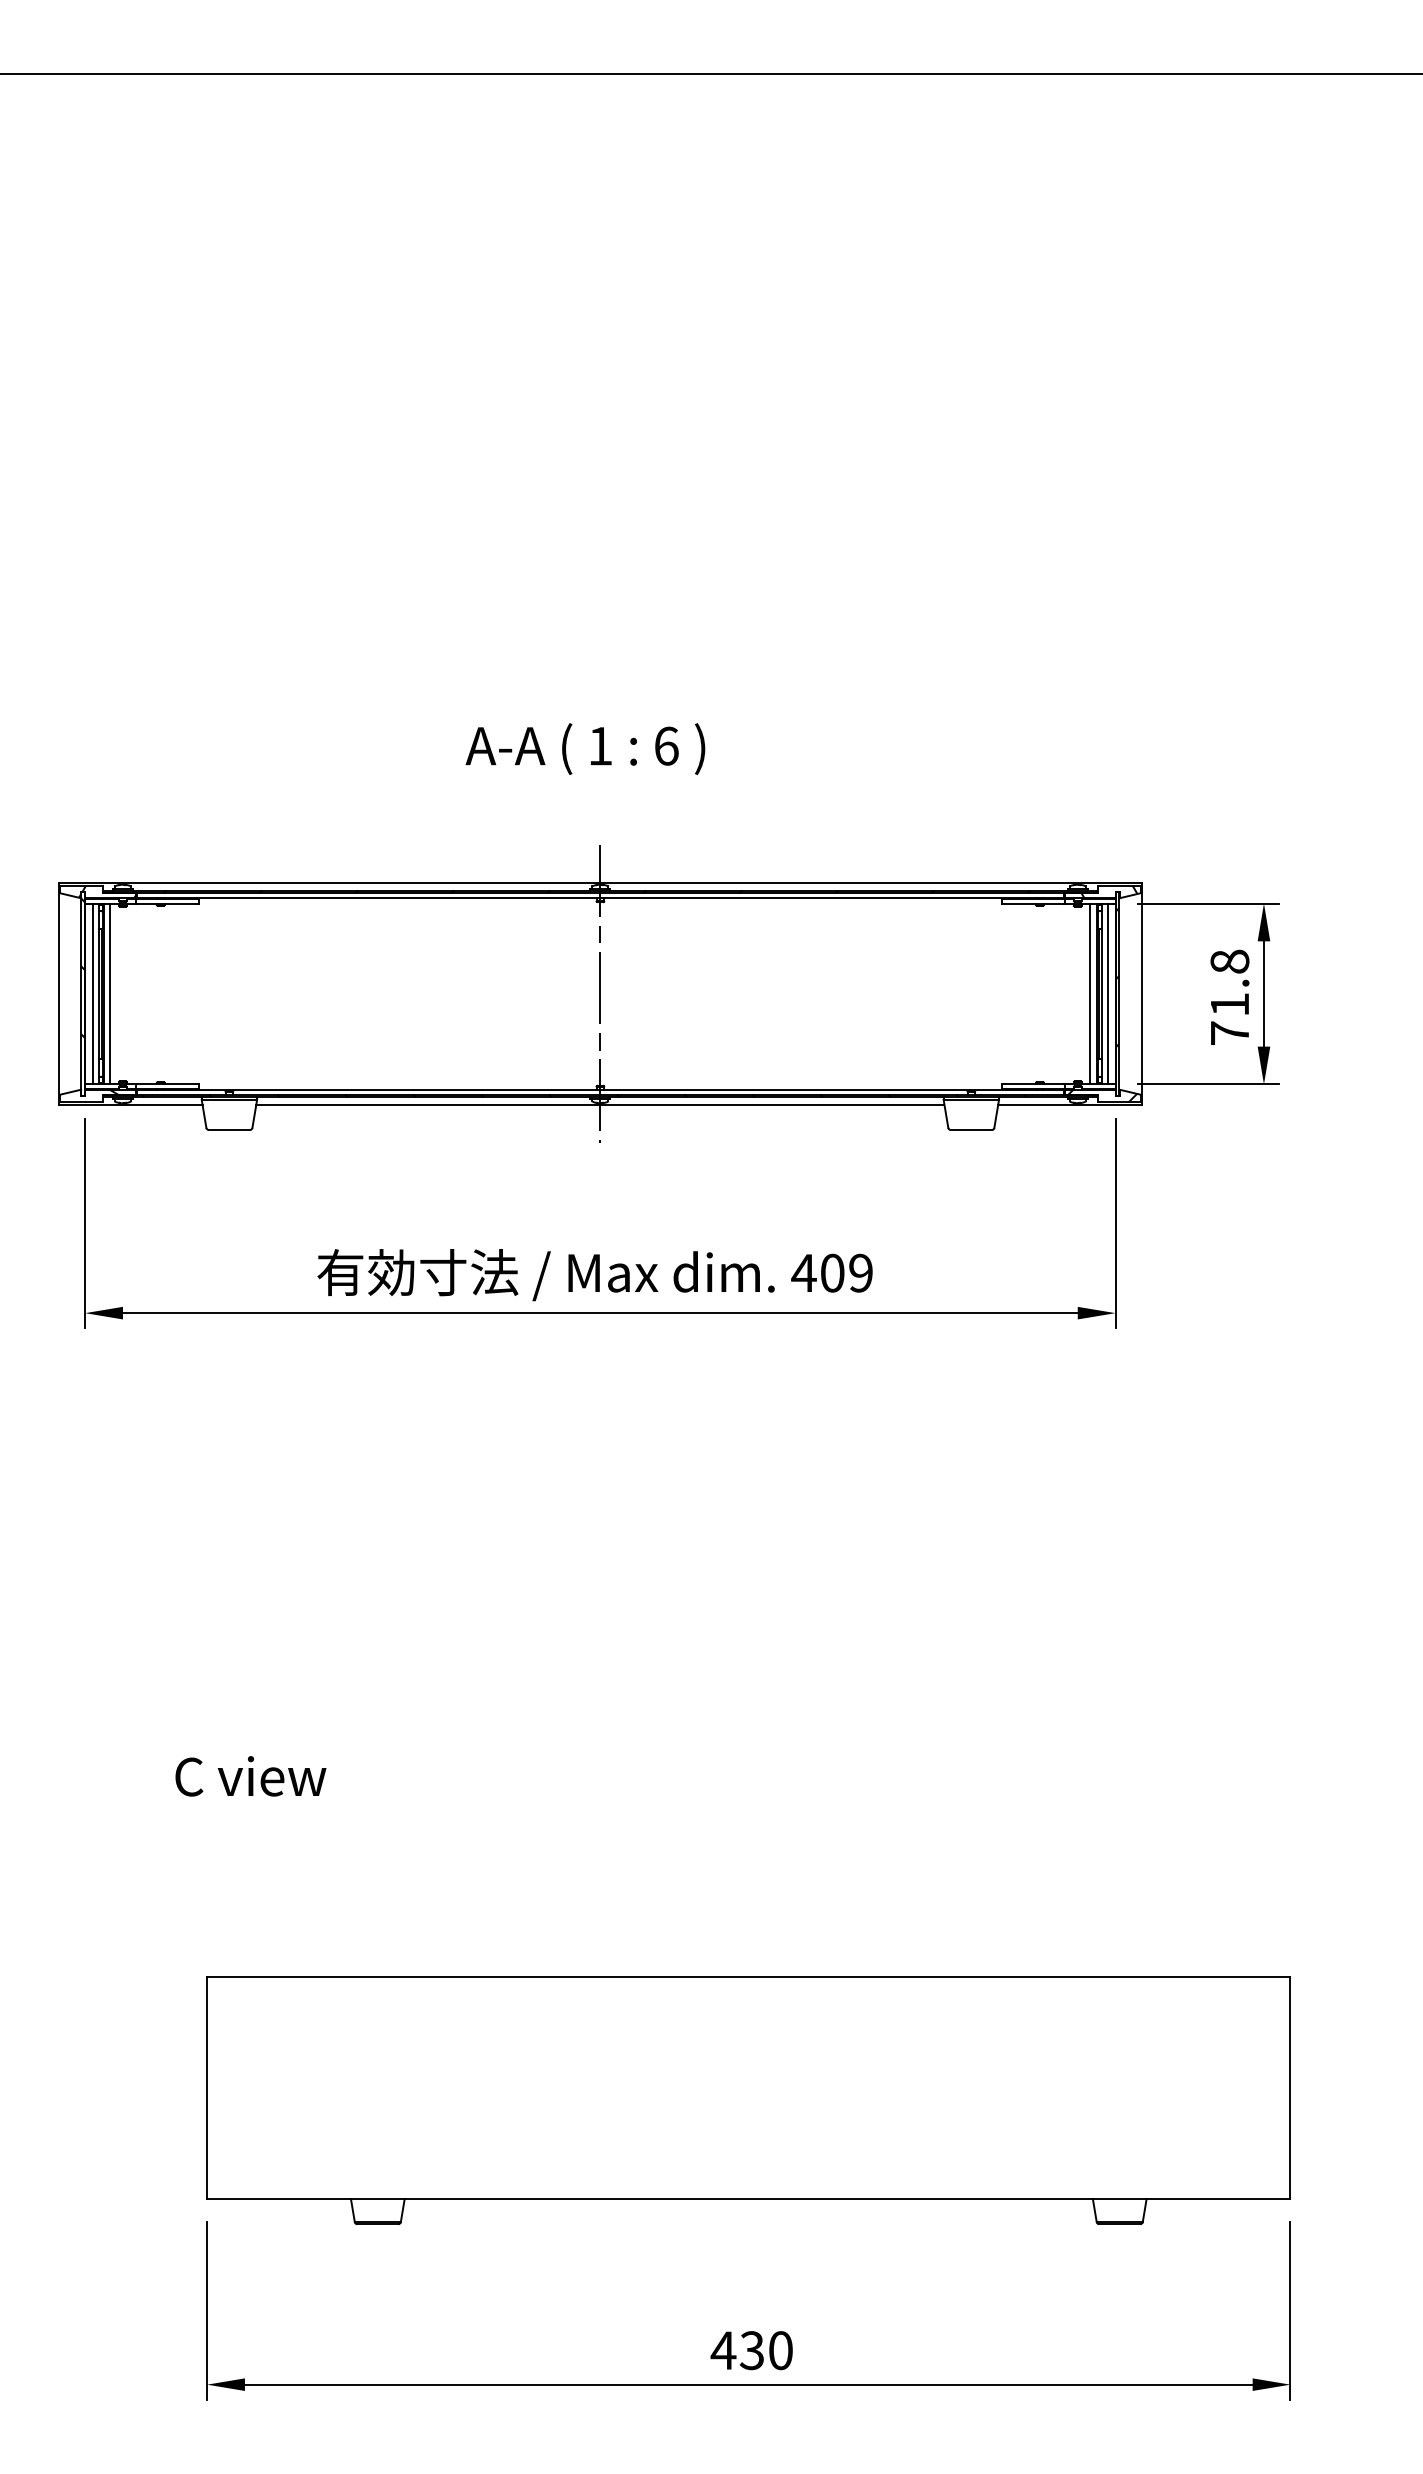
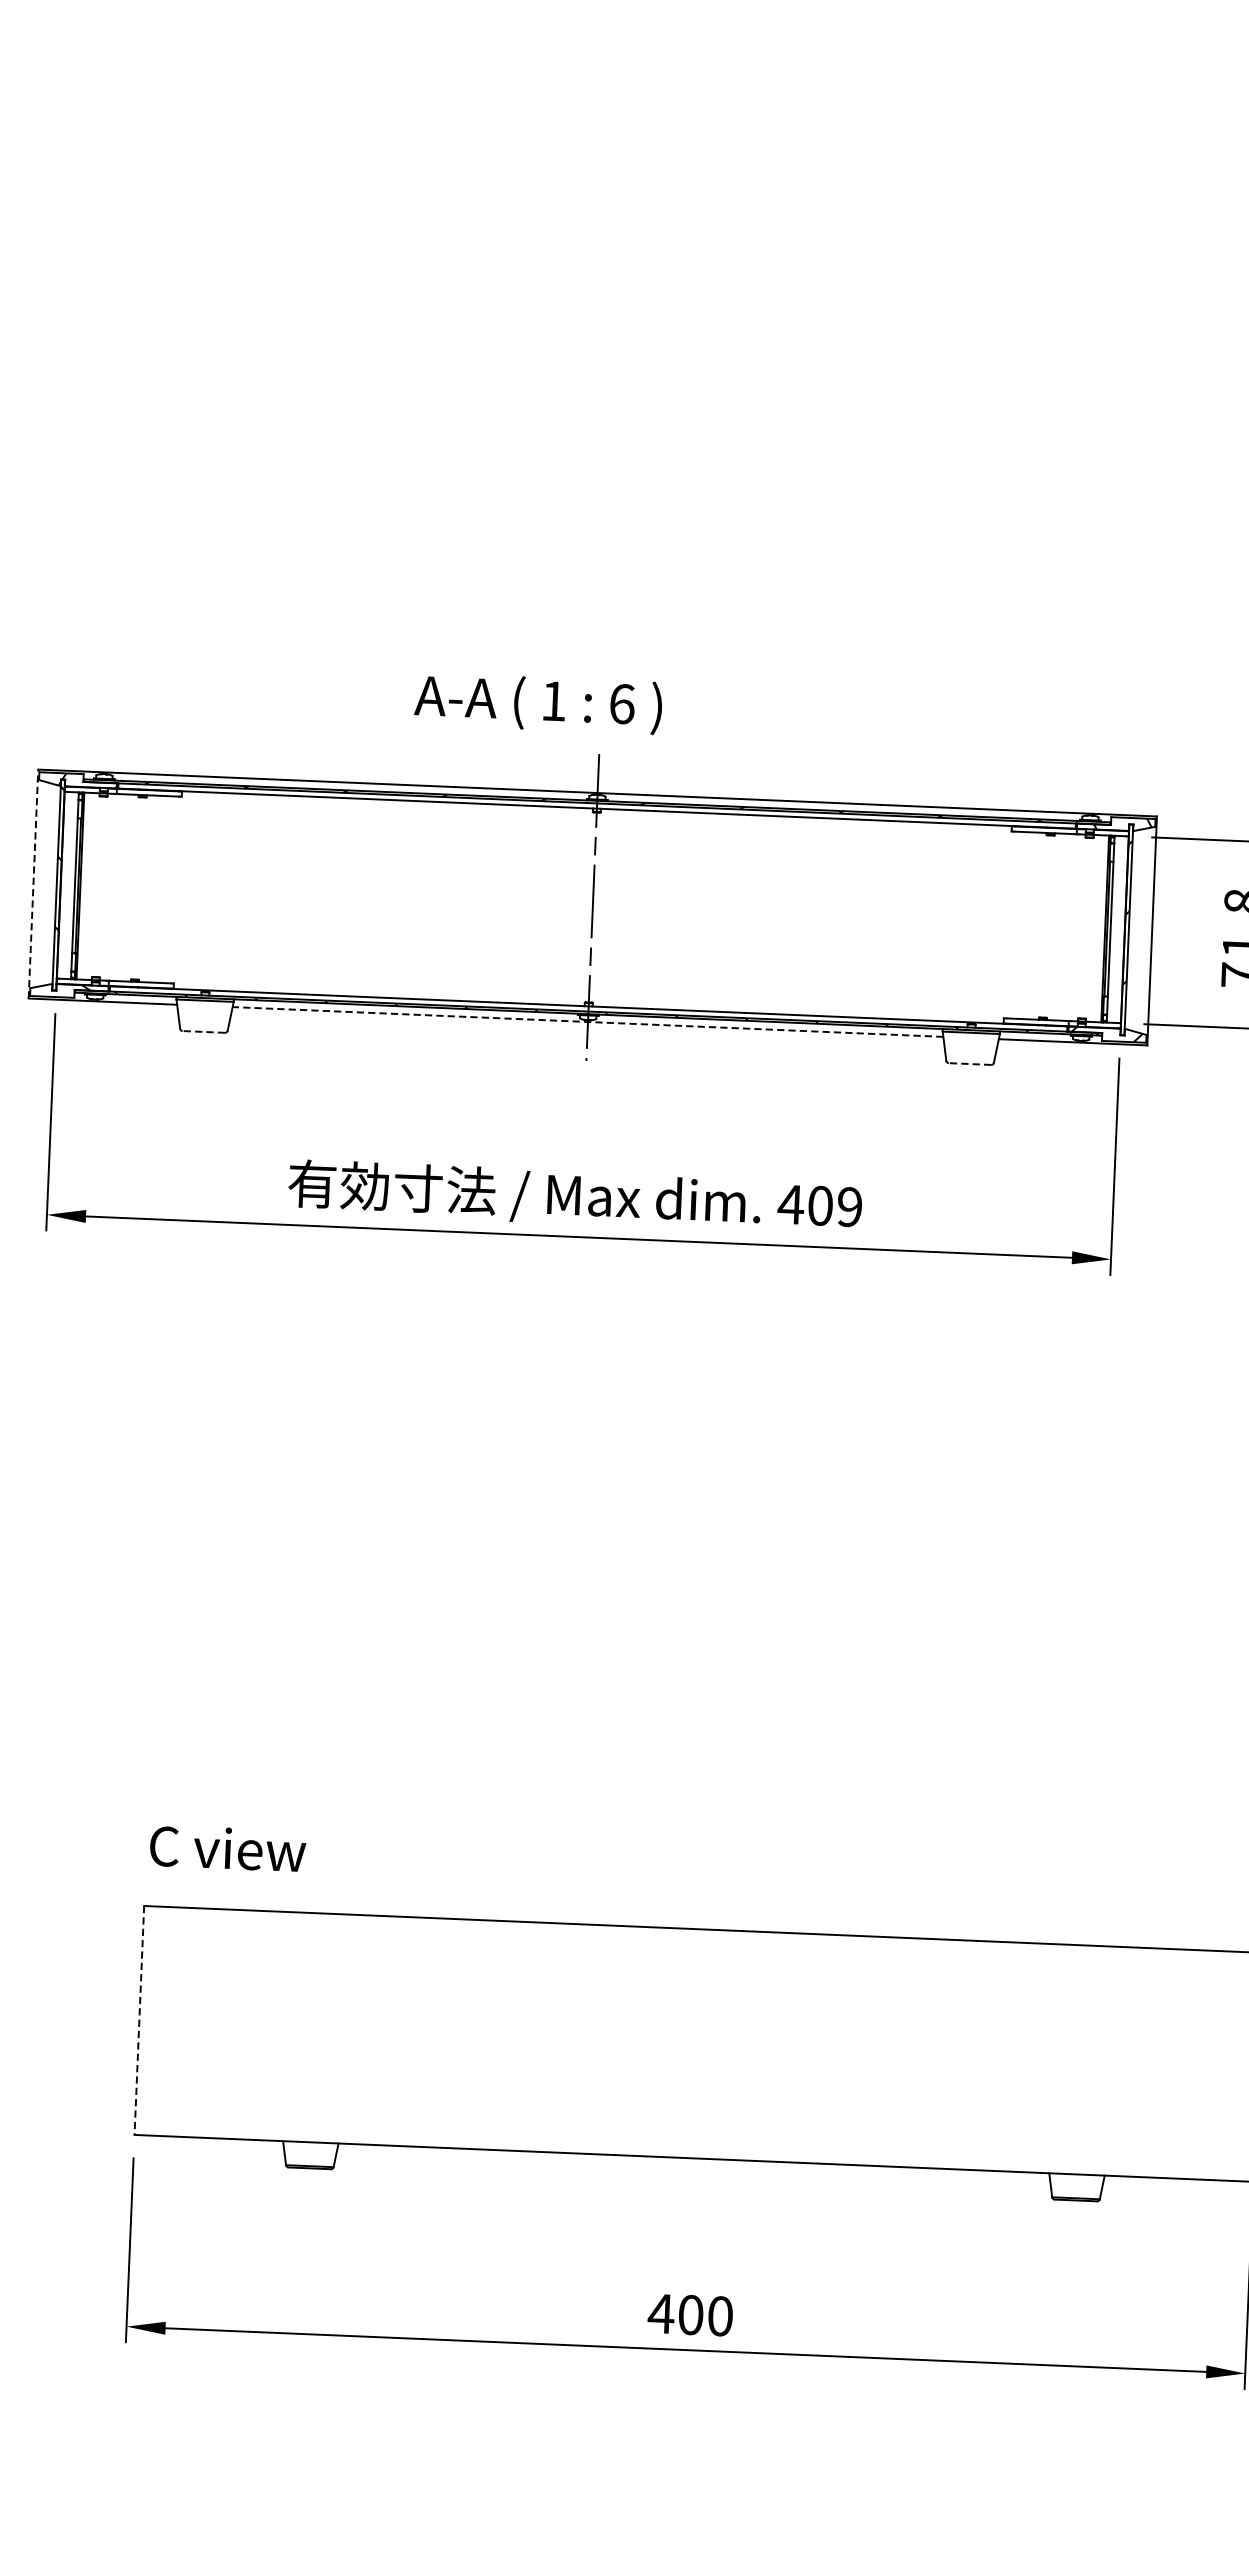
text: (585, 748) -> (538, 703), moved
line: (58, 993) -> (33, 883), solid -> dashed
line: (92, 993) -> (68, 885), removed
line: (110, 993) -> (86, 885), removed
line: (1090, 993) -> (1098, 928), removed
line: (1108, 993) -> (1117, 929), removed
line: (599, 1104) -> (587, 1021), solid -> dashed
line: (229, 1130) -> (203, 1032), solid -> dashed
line: (971, 1130) -> (970, 1064), solid -> dashed
text: (250, 1776) -> (227, 1848), moved
line: (207, 2088) -> (139, 2020), solid -> dashed
text: (752, 2350) -> (691, 2314), 430 -> 400

